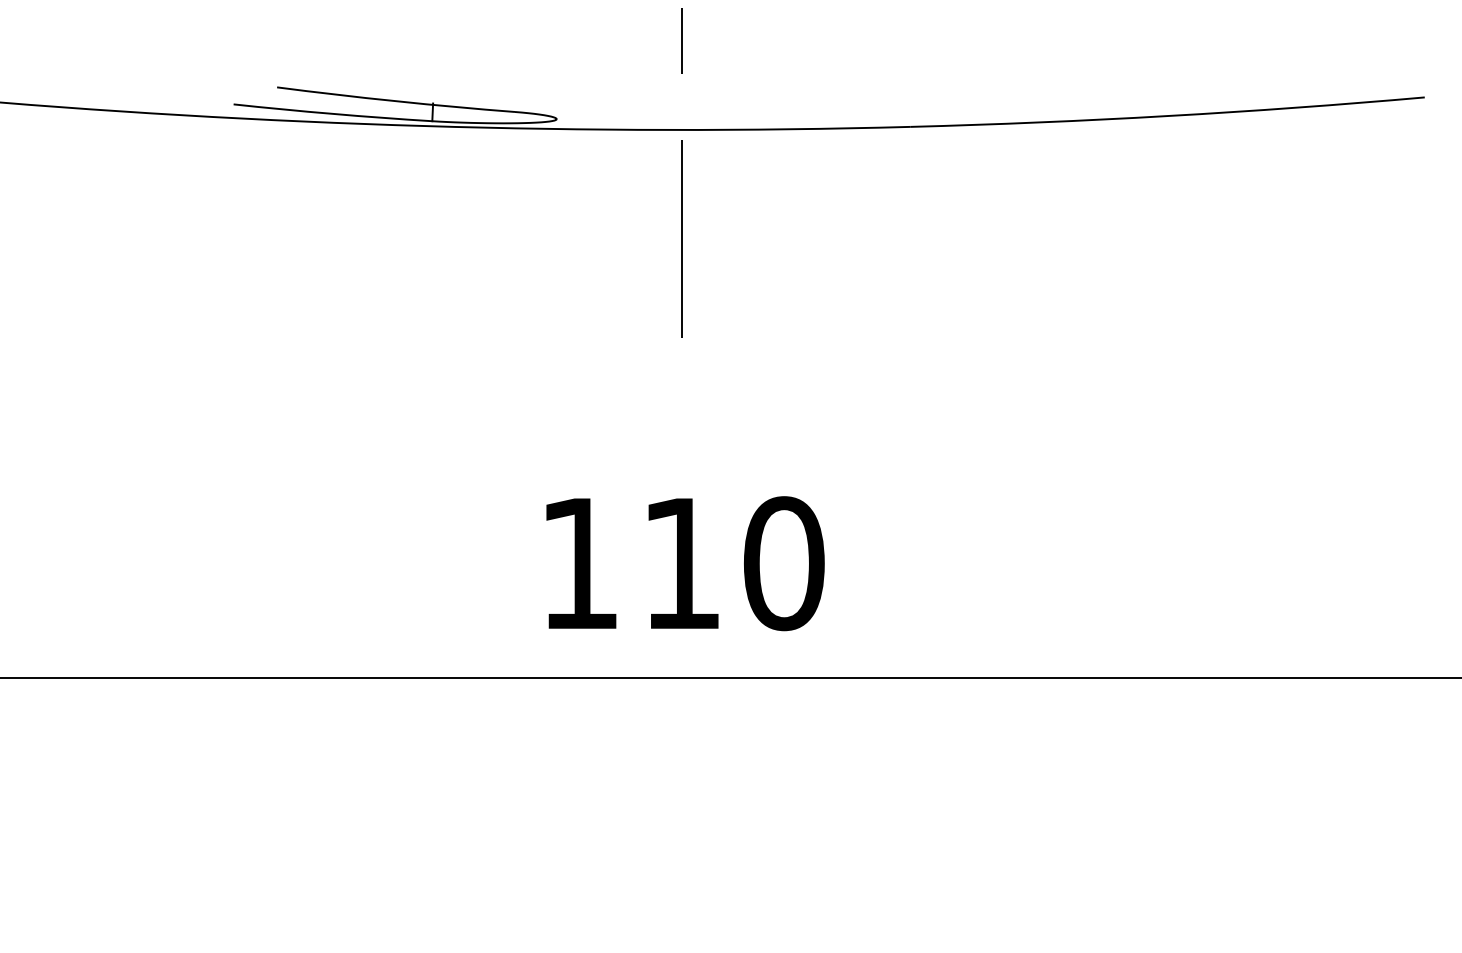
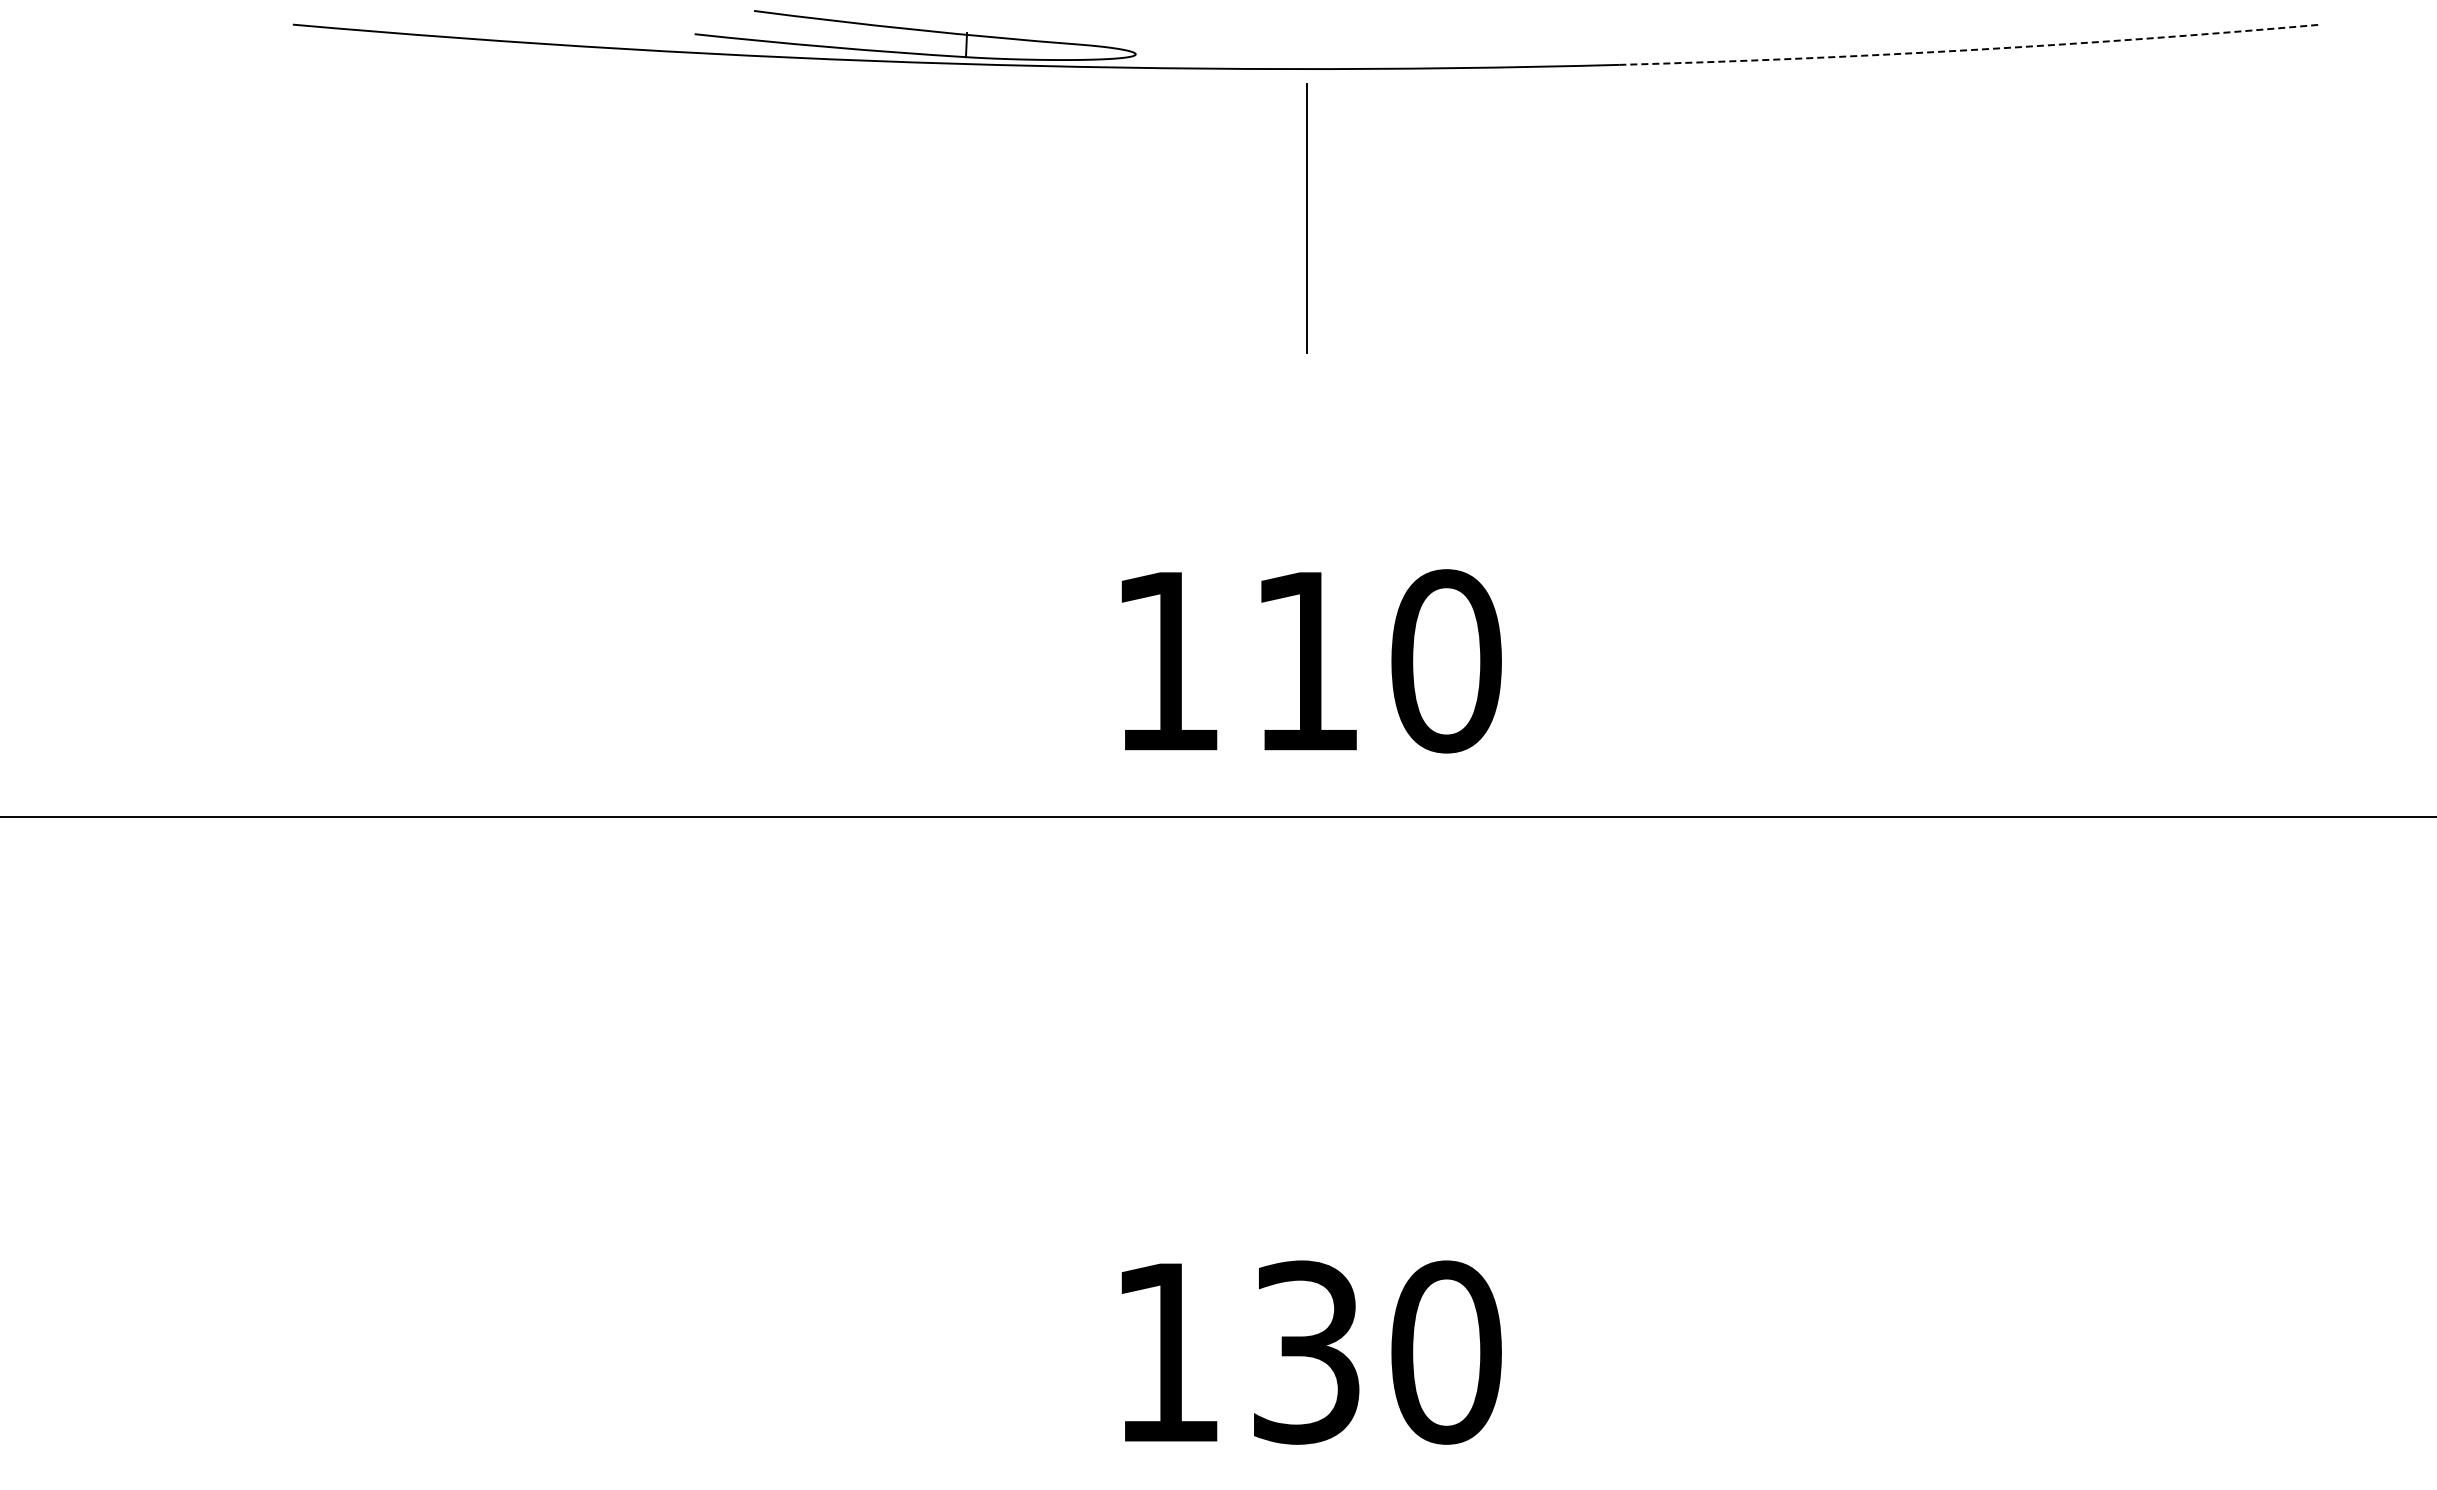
arc: (1167, 116) -> (1970, 50), solid -> dashed

